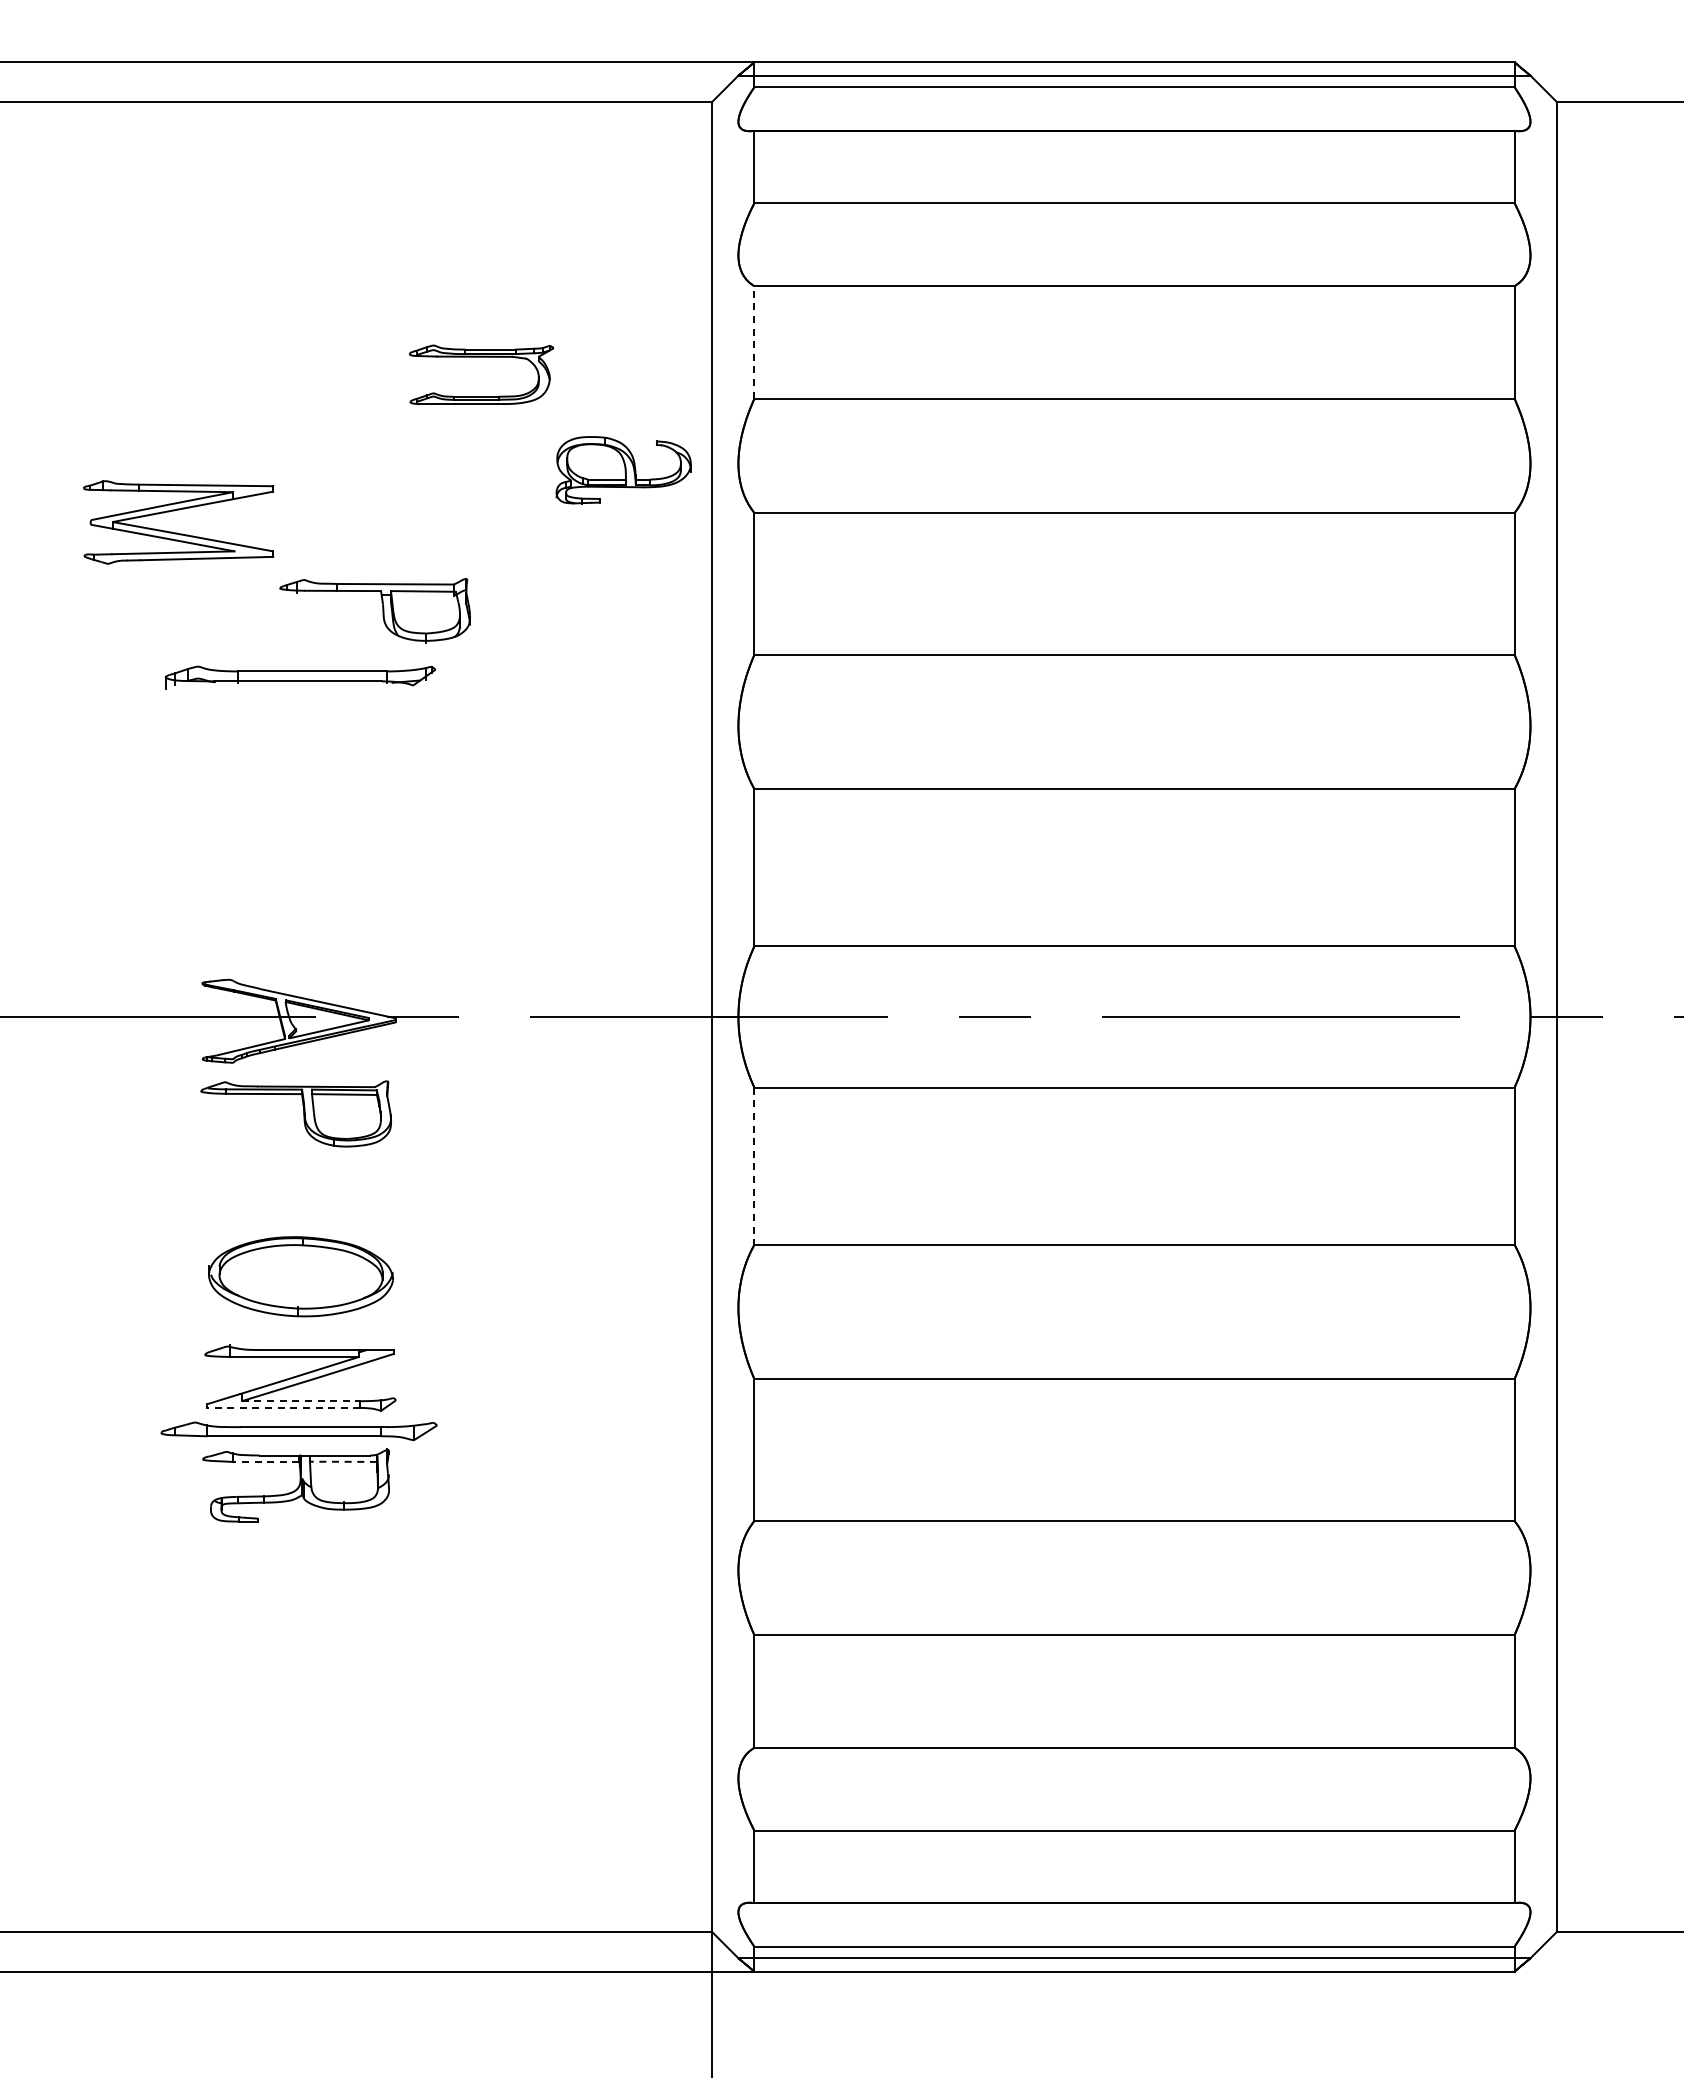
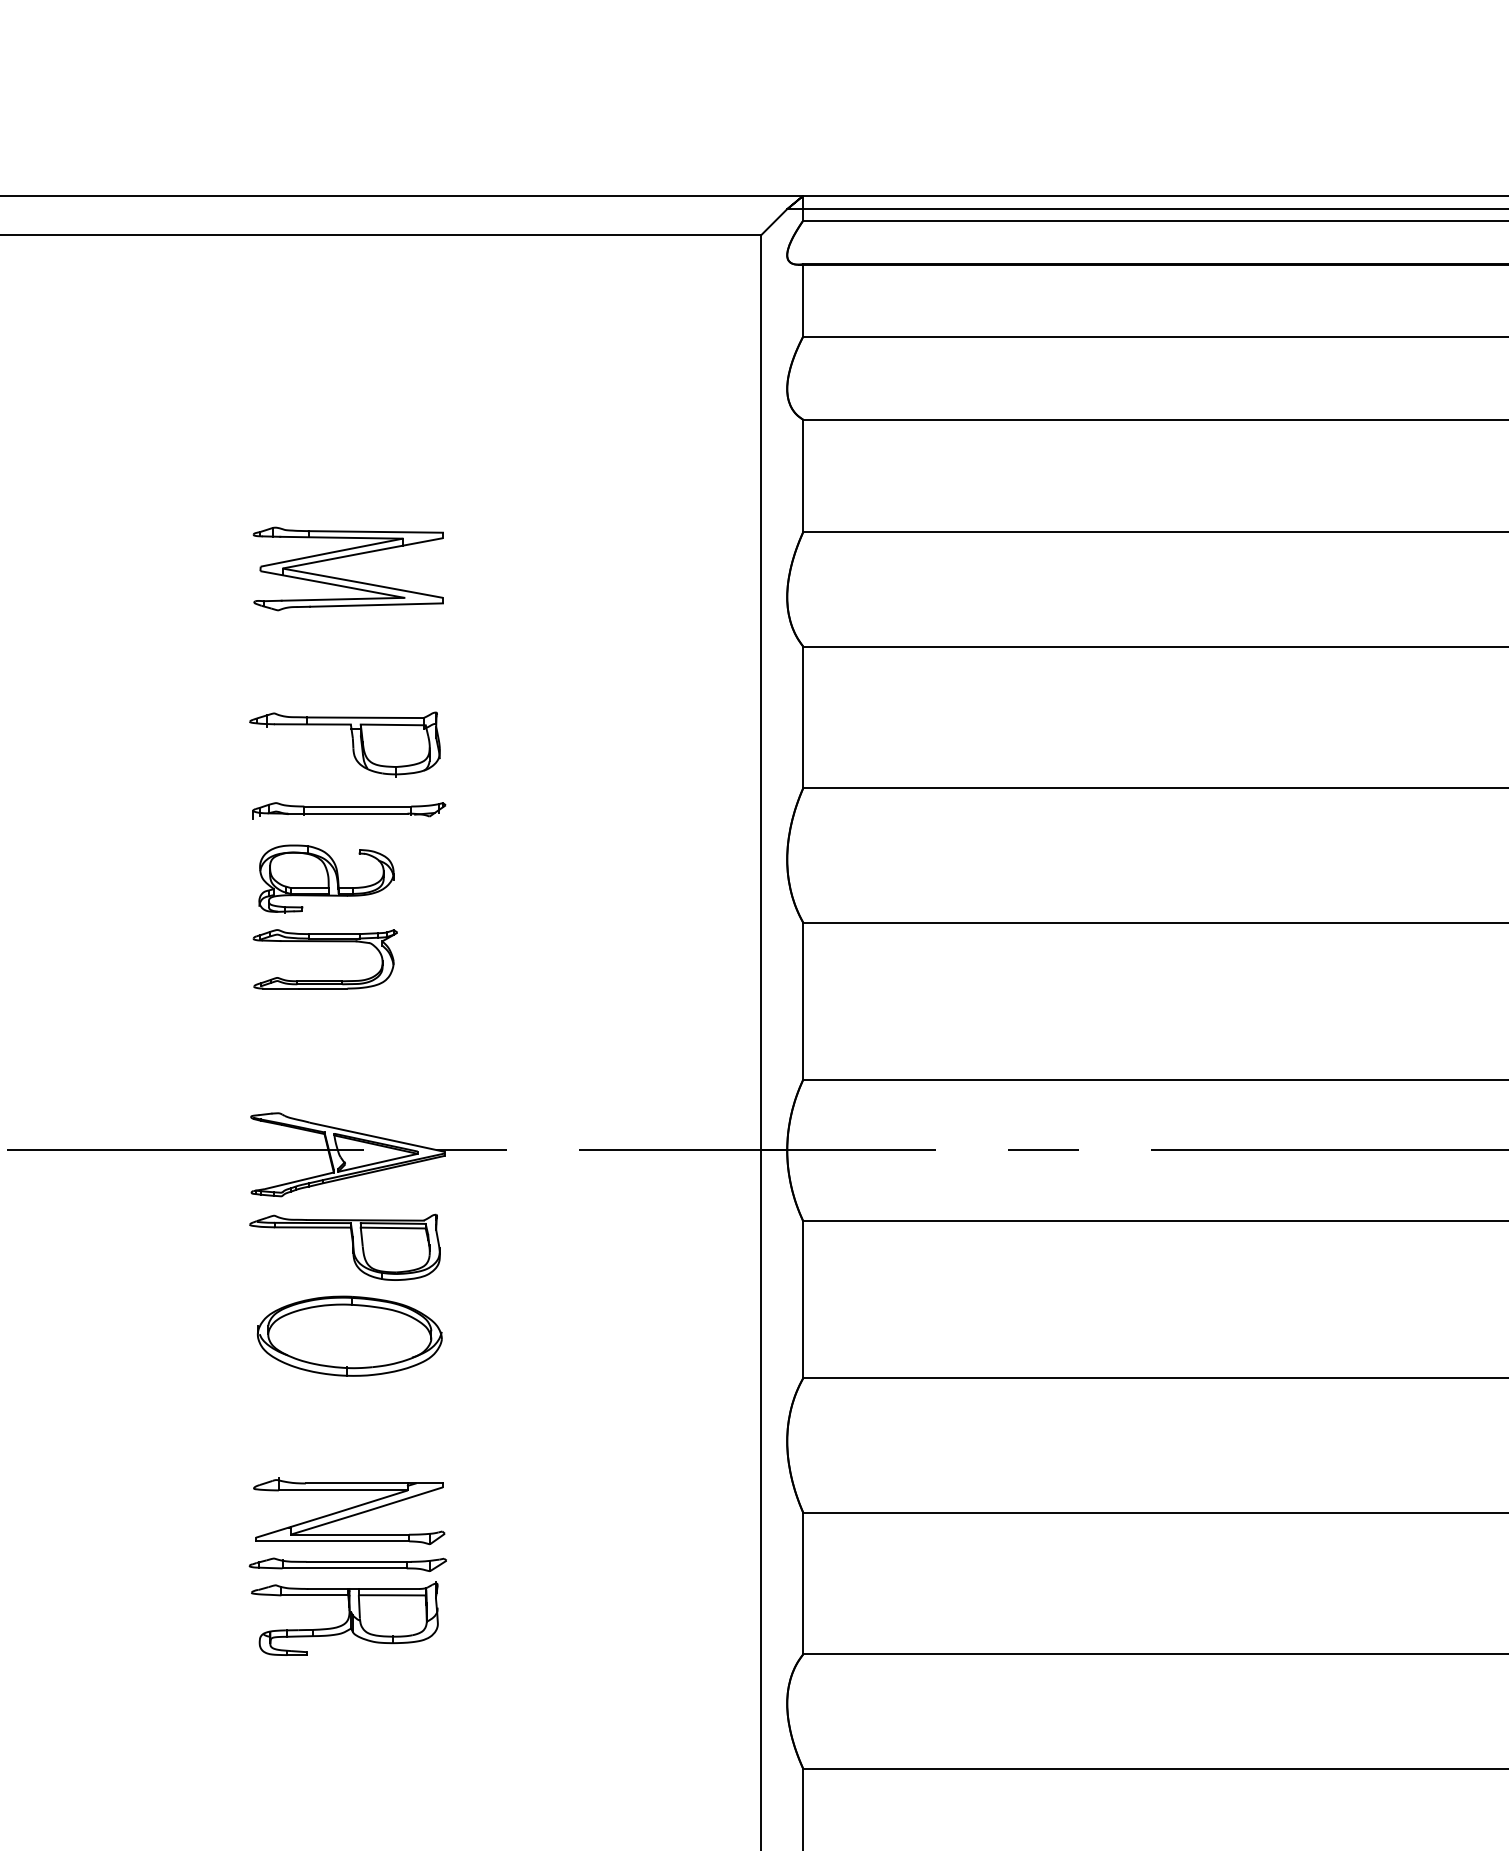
line: (754, 341) -> (803, 474), dashed -> solid
part: (481, 357) -> (325, 941), moved
part: (623, 470) -> (326, 878), moved
part: (177, 532) -> (347, 578), moved
part: (382, 610) -> (352, 743), moved
part: (300, 676) -> (349, 809), size x0.71
line: (754, 1166) -> (803, 1299), dashed -> solid
part: (300, 1276) -> (349, 1335), moved
line: (301, 1401) -> (350, 1534), dashed -> solid
line: (283, 1407) -> (332, 1540), dashed -> solid
part: (299, 1431) -> (348, 1564), size x0.71
line: (265, 1461) -> (314, 1594), dashed -> solid
line: (342, 1461) -> (391, 1594), dashed -> solid

